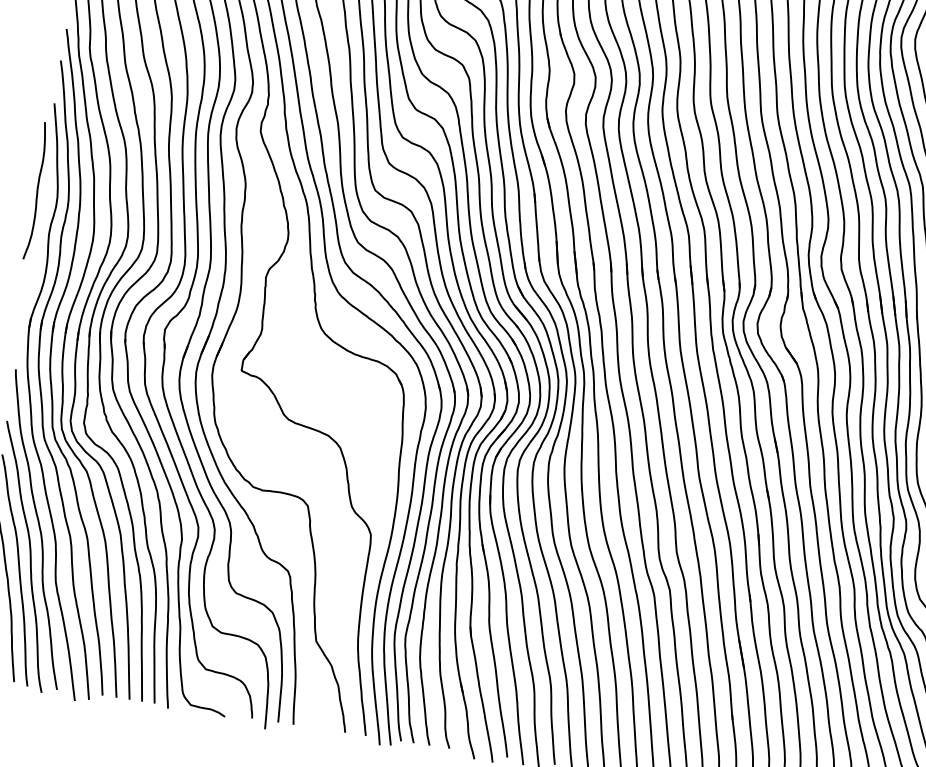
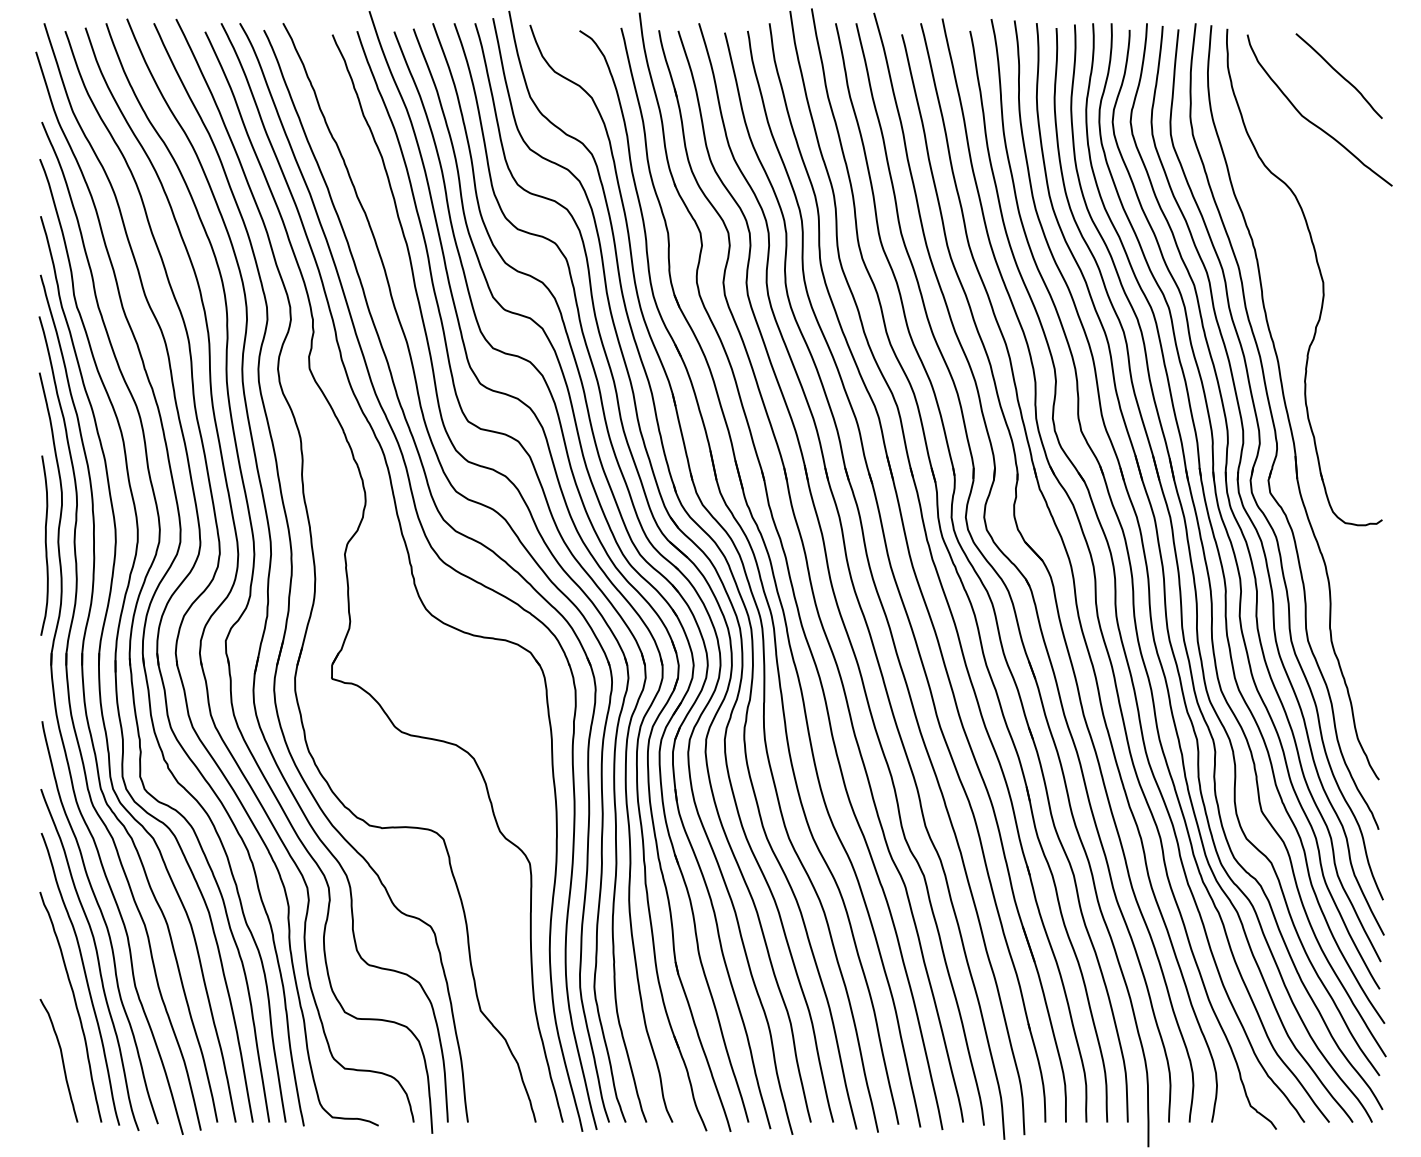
curve: (37, 191) -> (45, 545), moved

